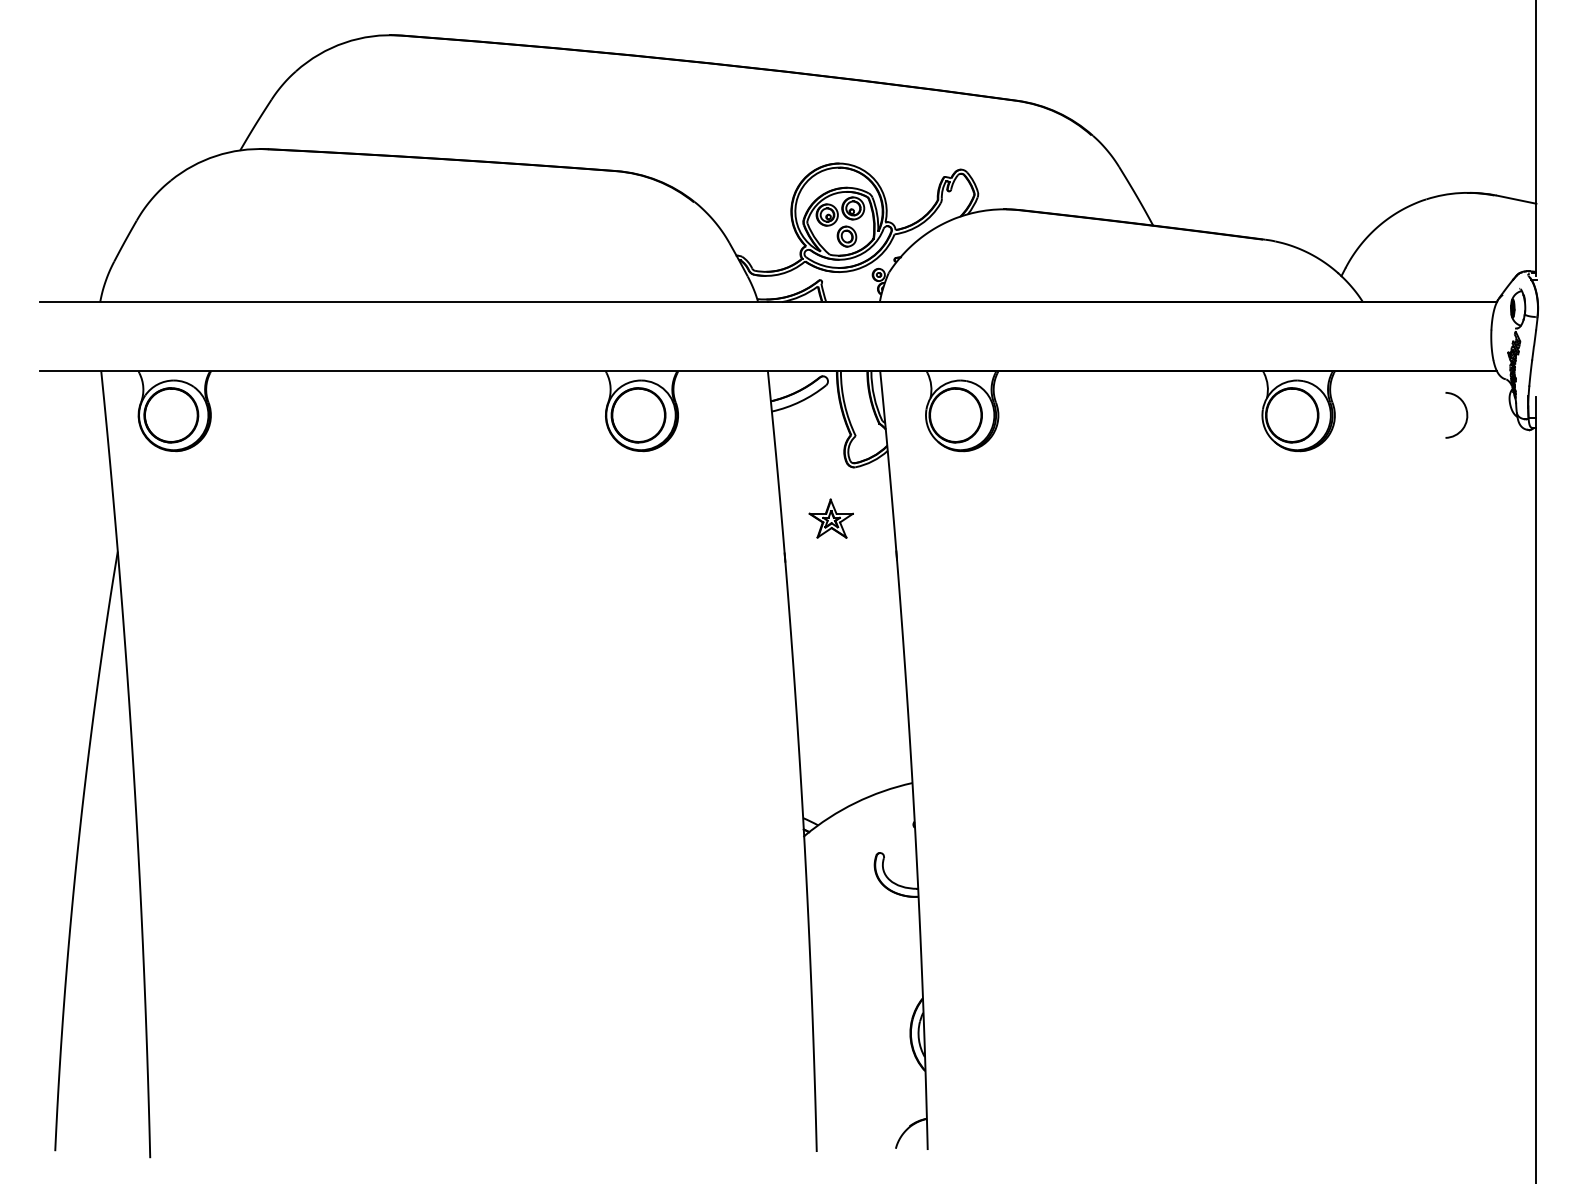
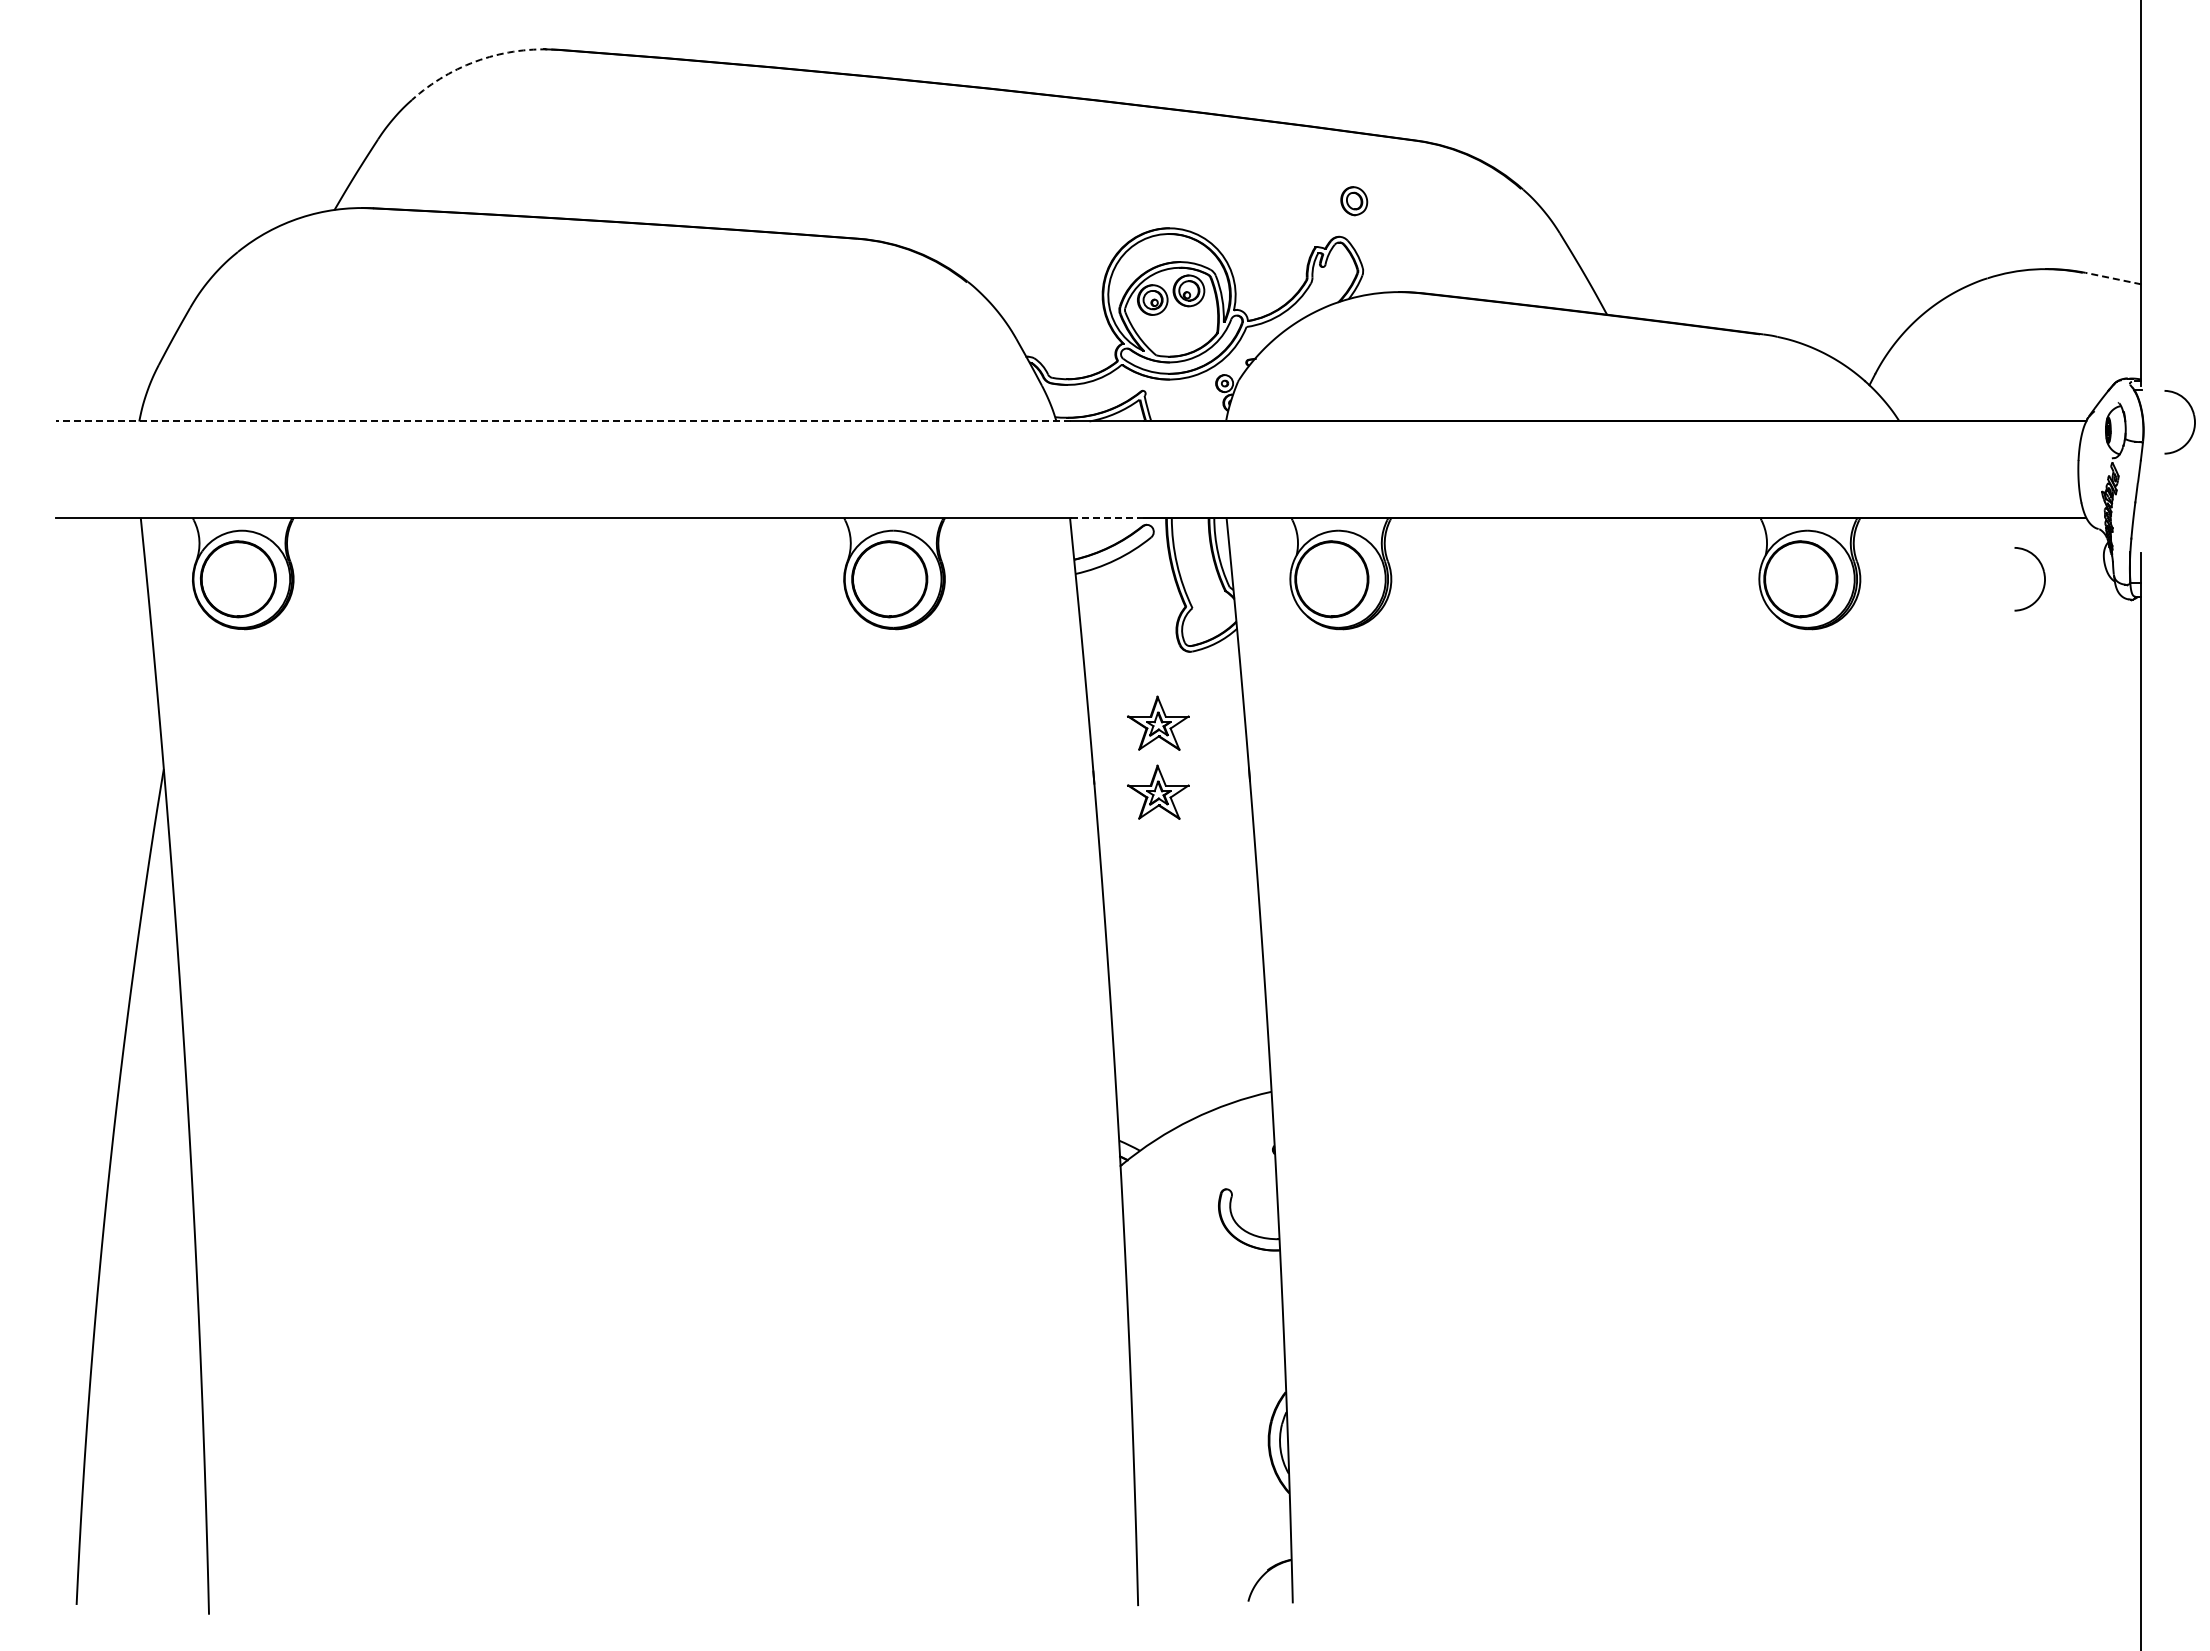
arc: (344, 42) -> (480, 59), solid -> dashed
line: (1516, 199) -> (2113, 278), solid -> dashed
part: (847, 236) -> (1354, 201), moved
part: (1573, 300) -> (2193, 418), added
line: (403, 302) -> (562, 421), solid -> dashed
line: (794, 371) -> (1107, 517), solid -> dashed
part: (831, 567) -> (1158, 791), added

